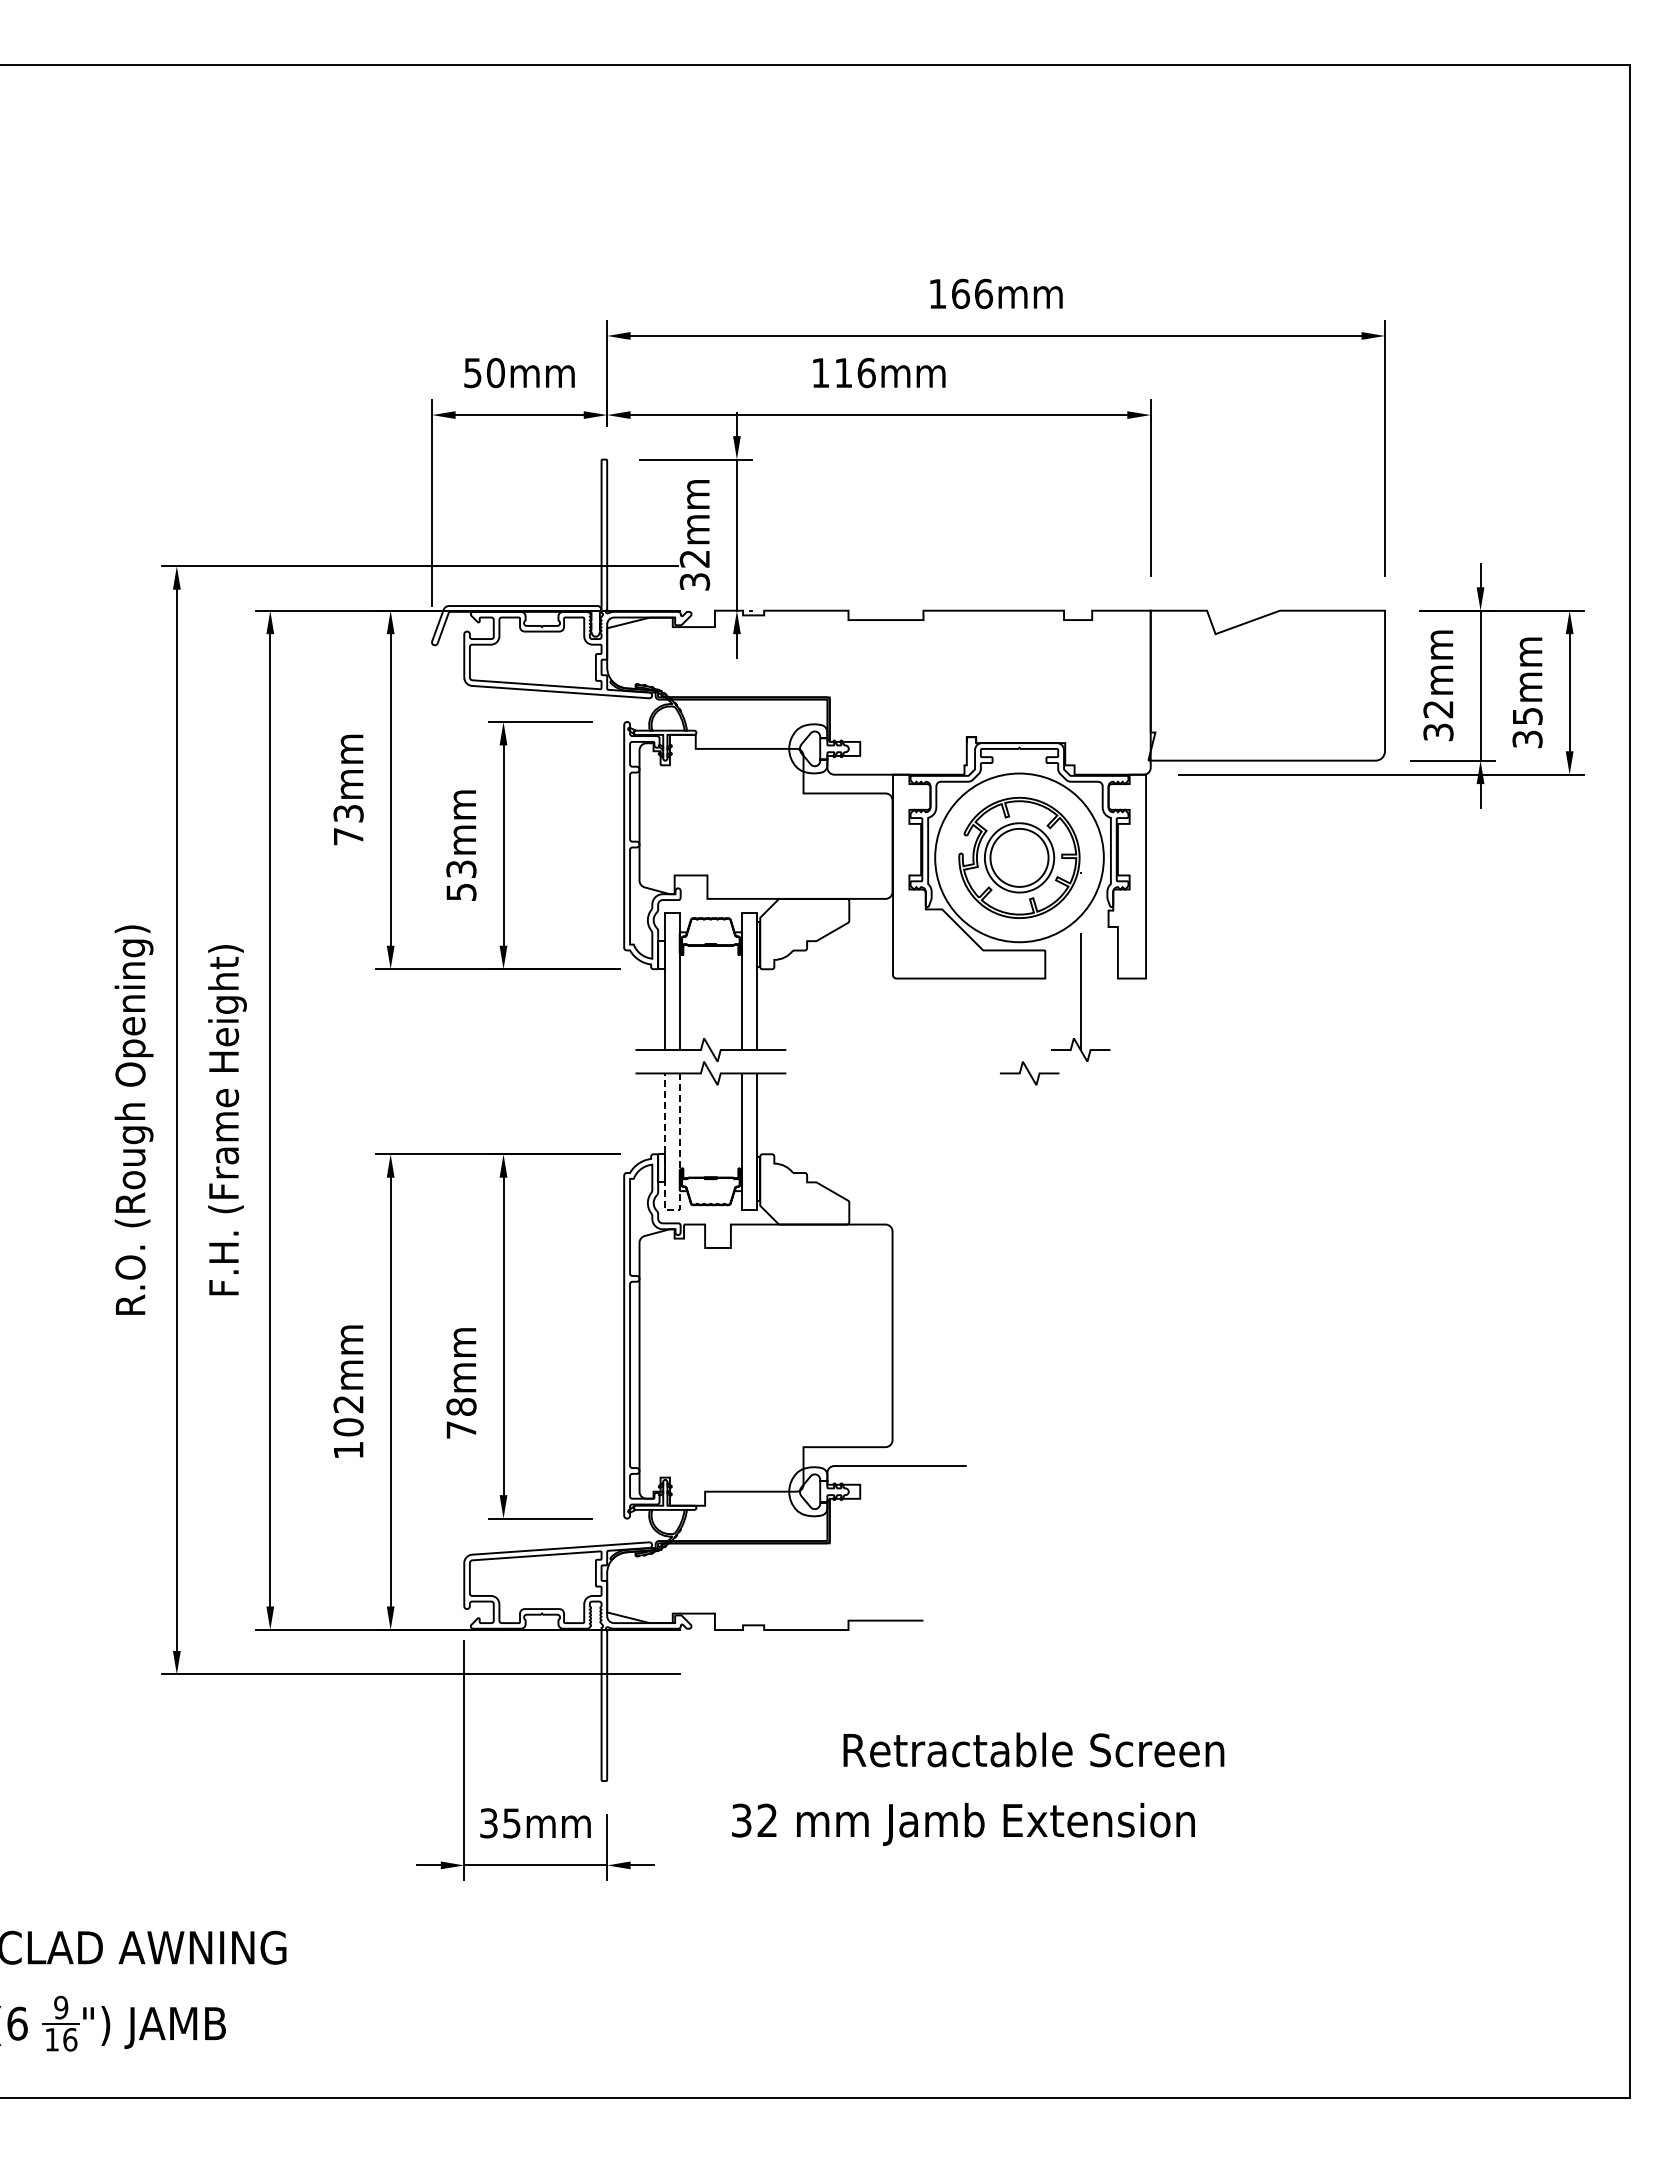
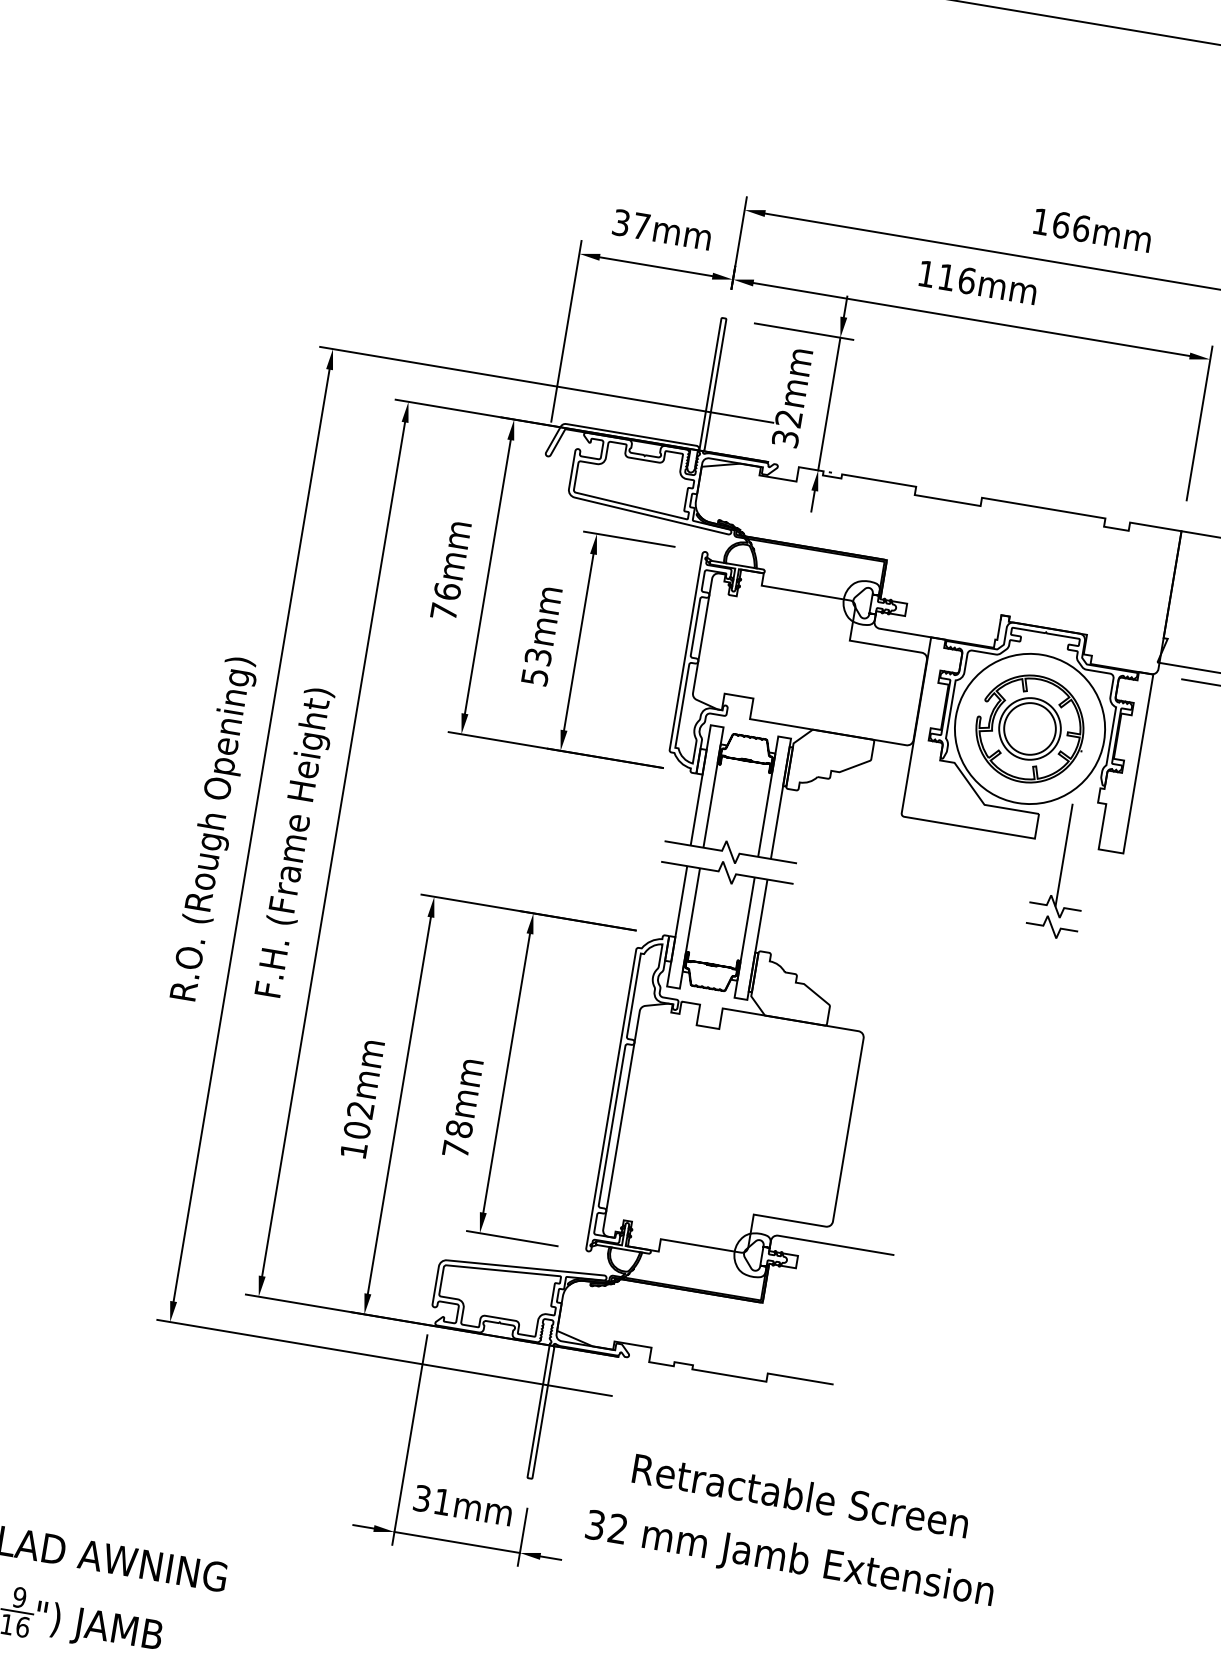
text: (484, 372) -> (631, 224), 50mm -> 37mm
text: (348, 813) -> (447, 591), 73mm -> 76mm
curve: (1029, 1073) -> (1051, 927), moved
line: (671, 1210) -> (672, 987), dashed -> solid
text: (1033, 1749) -> (800, 1495), moved
text: (511, 1823) -> (442, 1502), 35mm -> 31mm
text: (963, 1823) -> (789, 1560), moved

